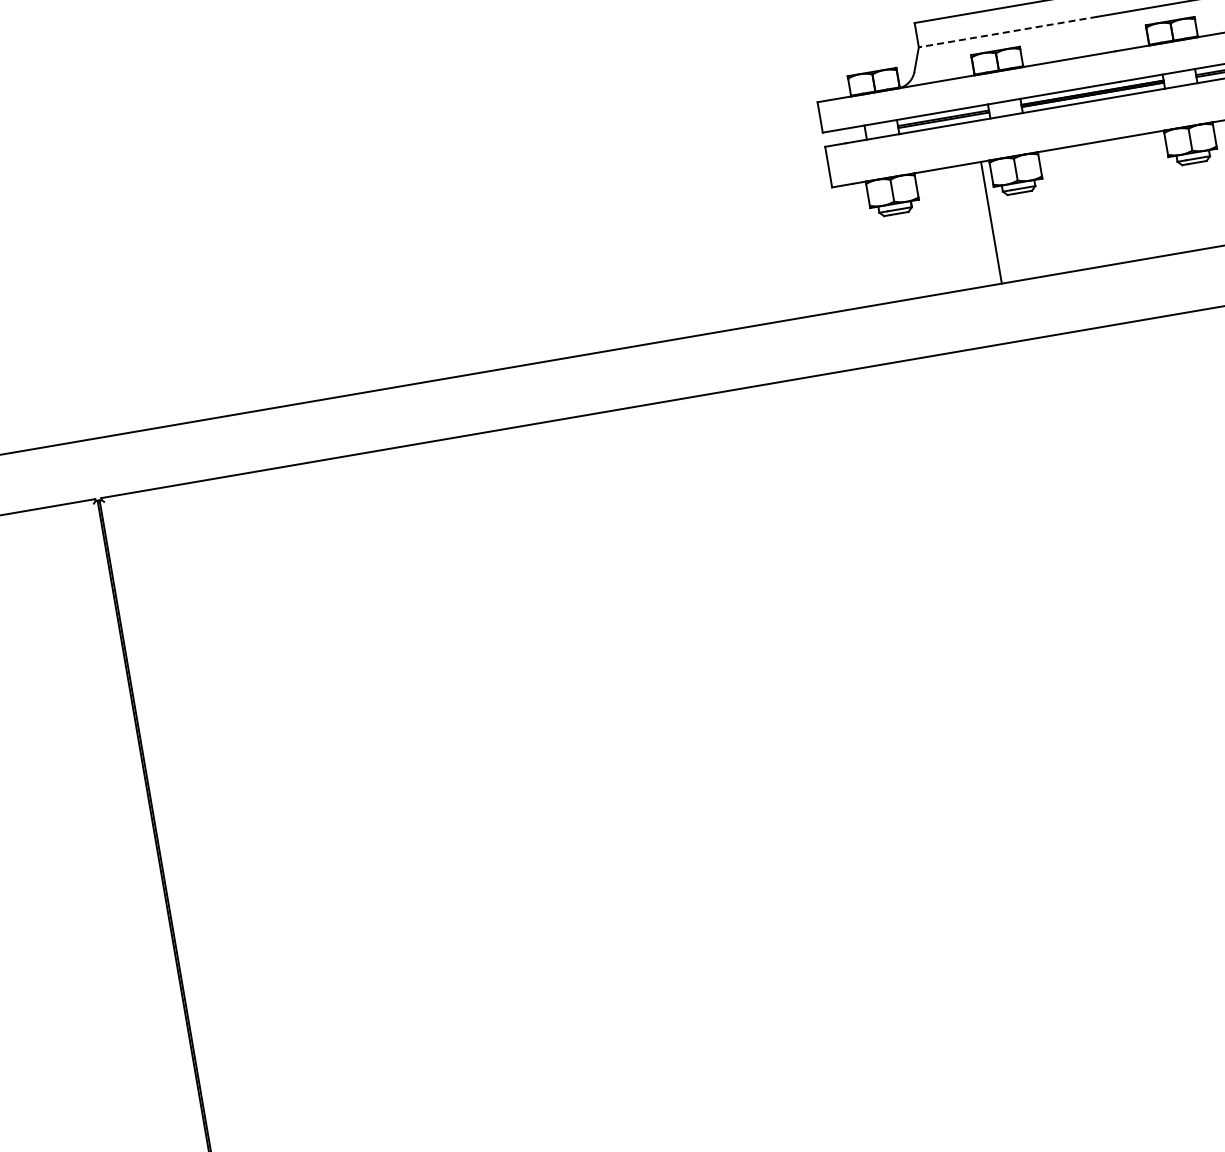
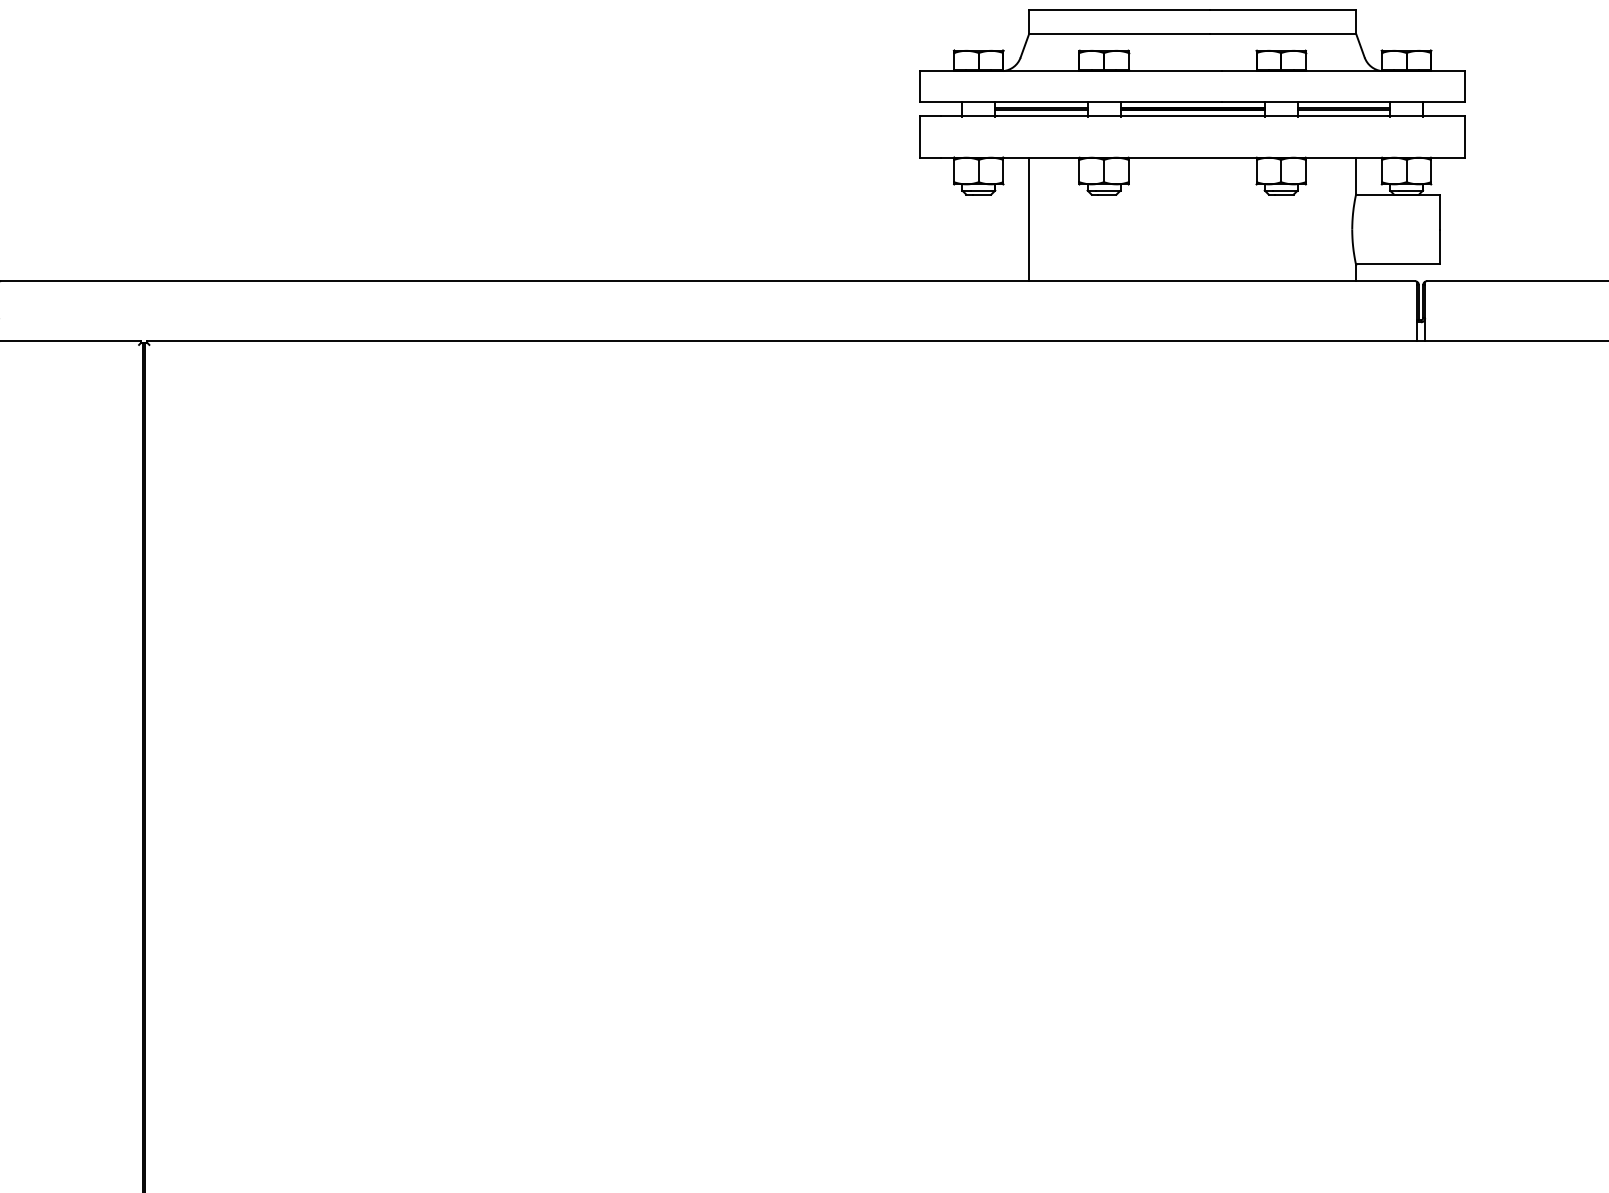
line: (1008, 32) -> (1119, 34), dashed -> solid
line: (991, 222) -> (1029, 219), moved

